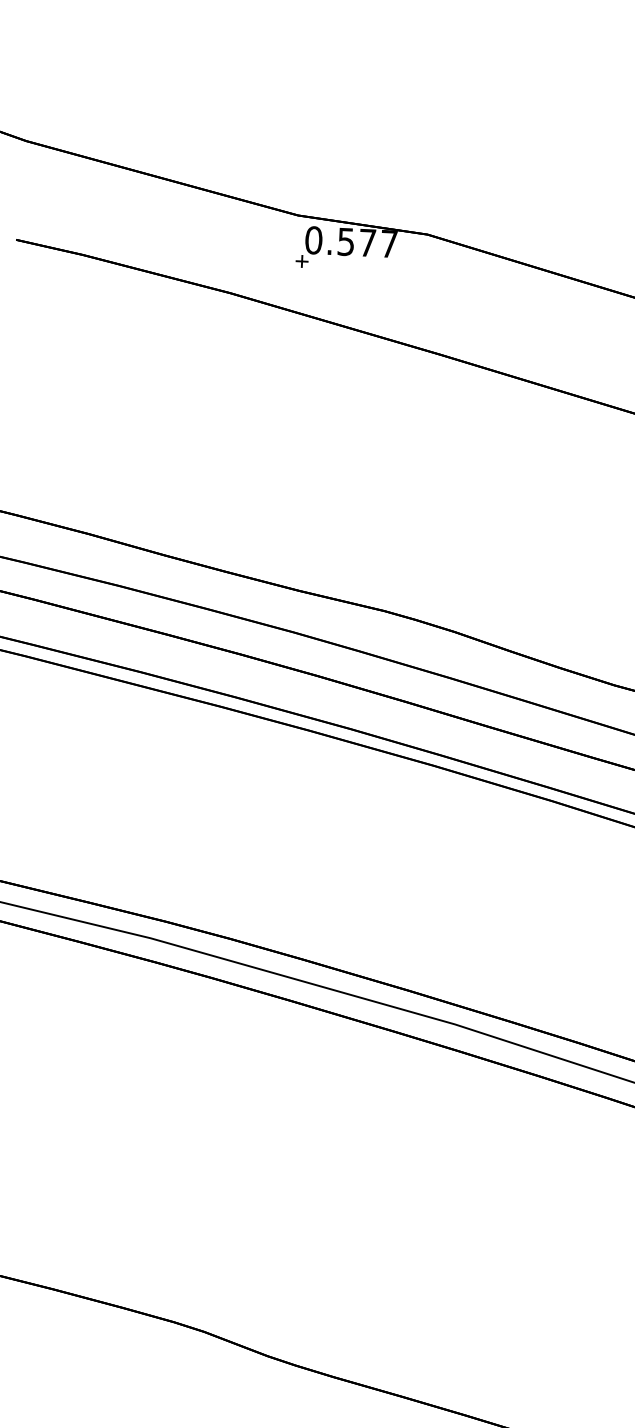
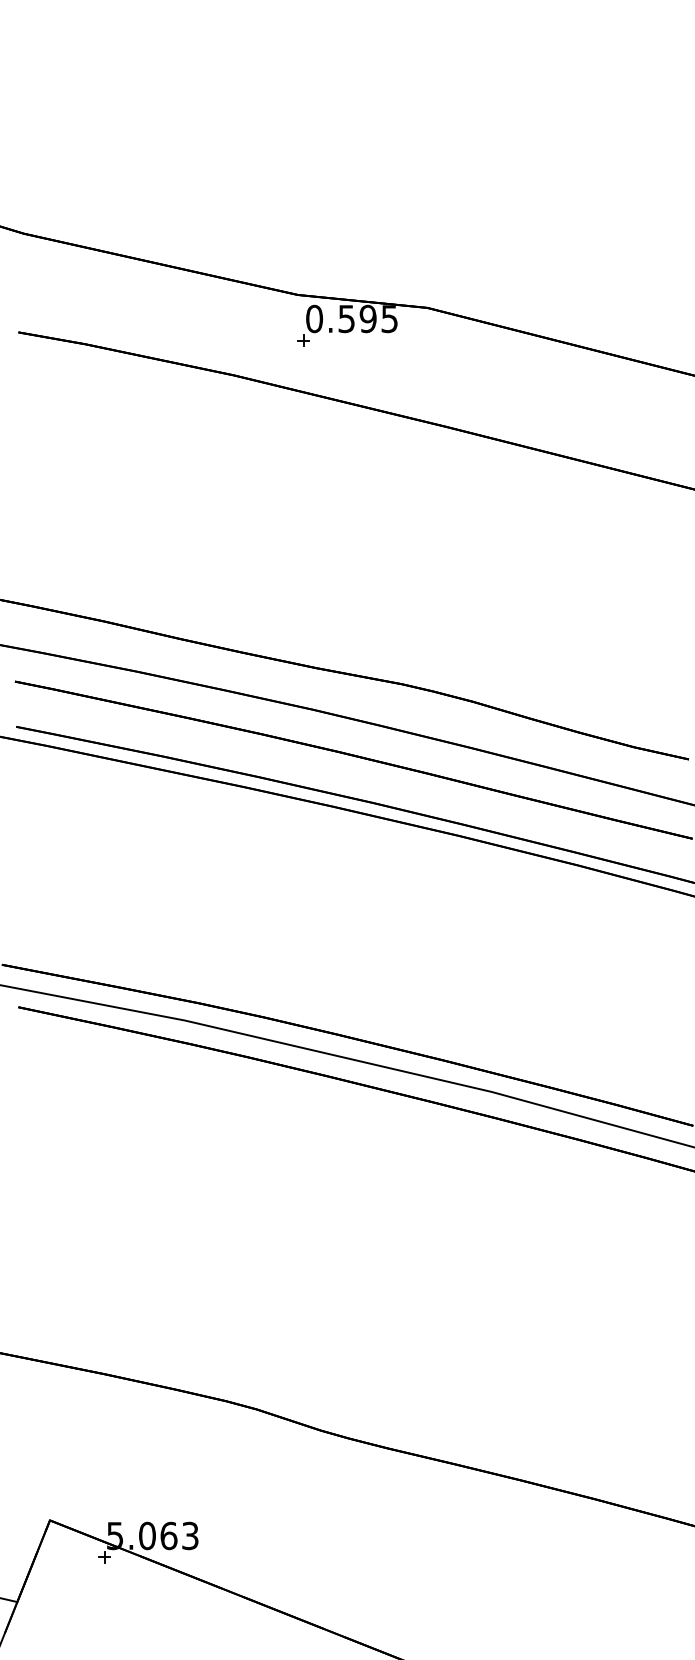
text: (378, 242) -> (378, 318), 0.577 -> 0.595

